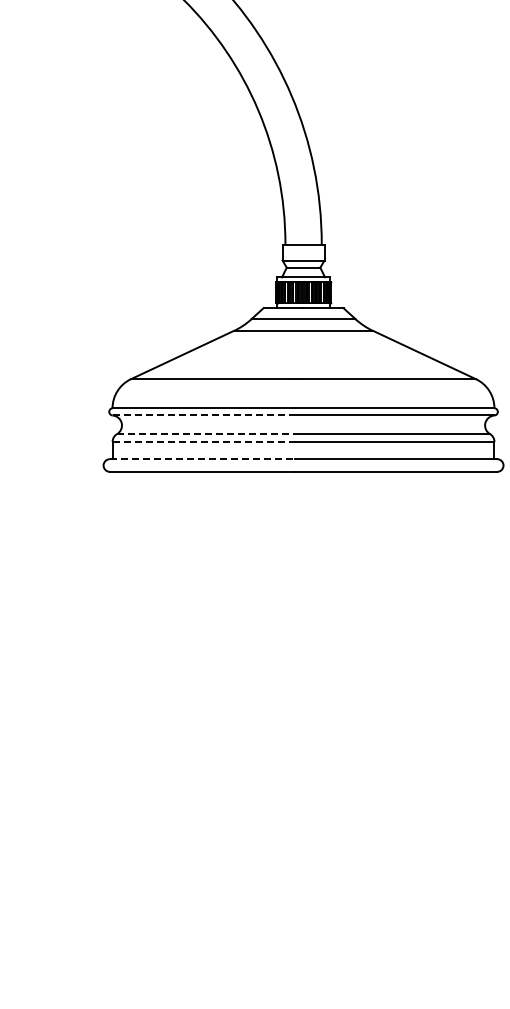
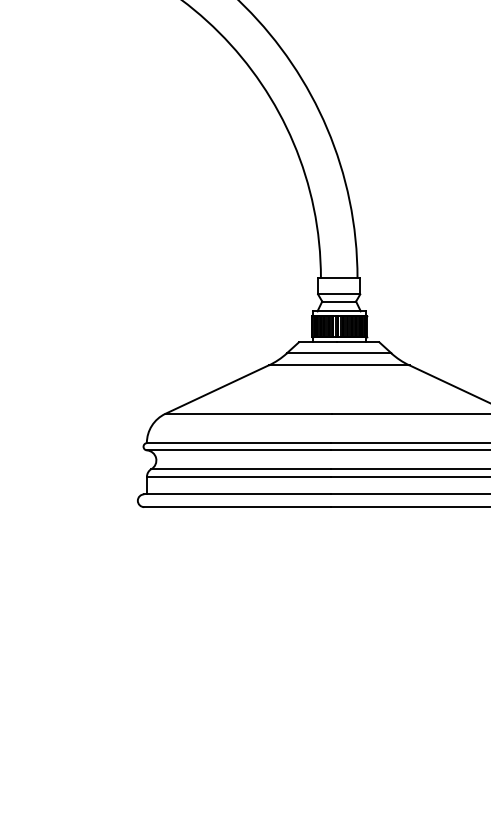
line: (204, 415) -> (239, 450), dashed -> solid
line: (206, 434) -> (241, 469), dashed -> solid
line: (204, 441) -> (239, 476), dashed -> solid
line: (202, 459) -> (237, 494), dashed -> solid

